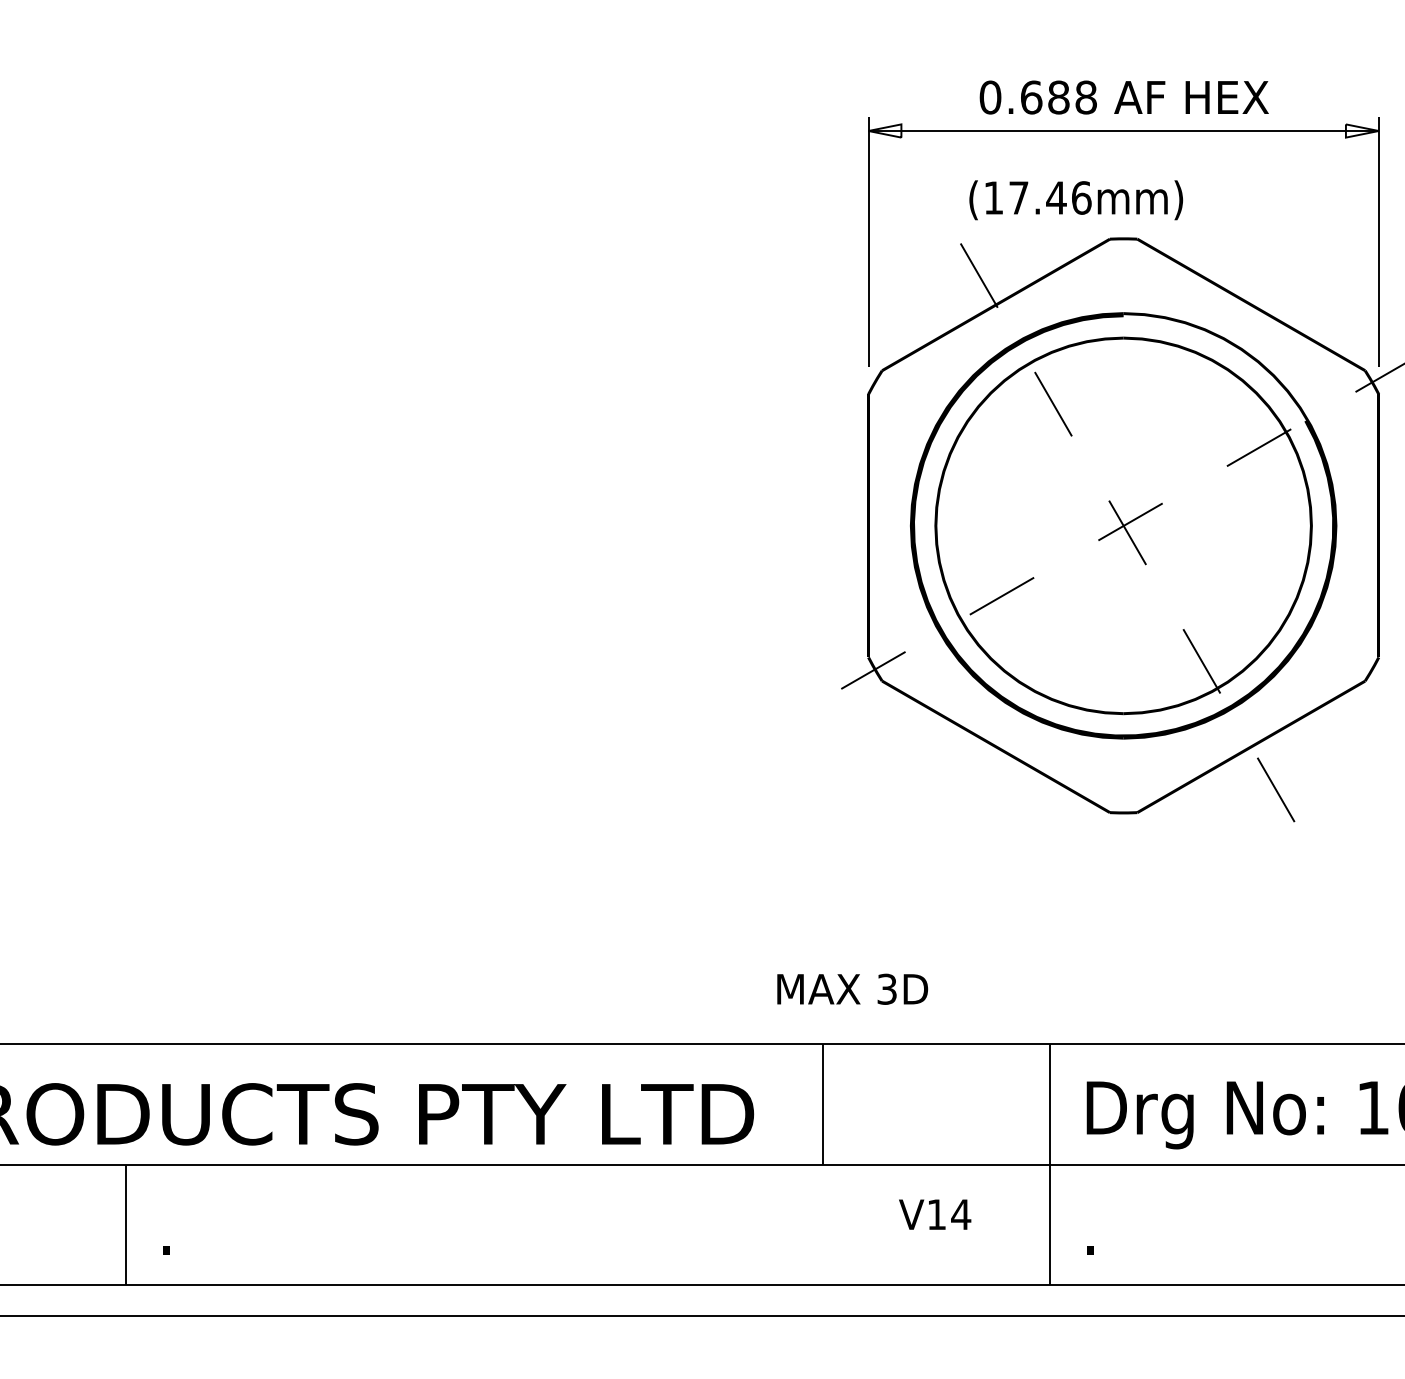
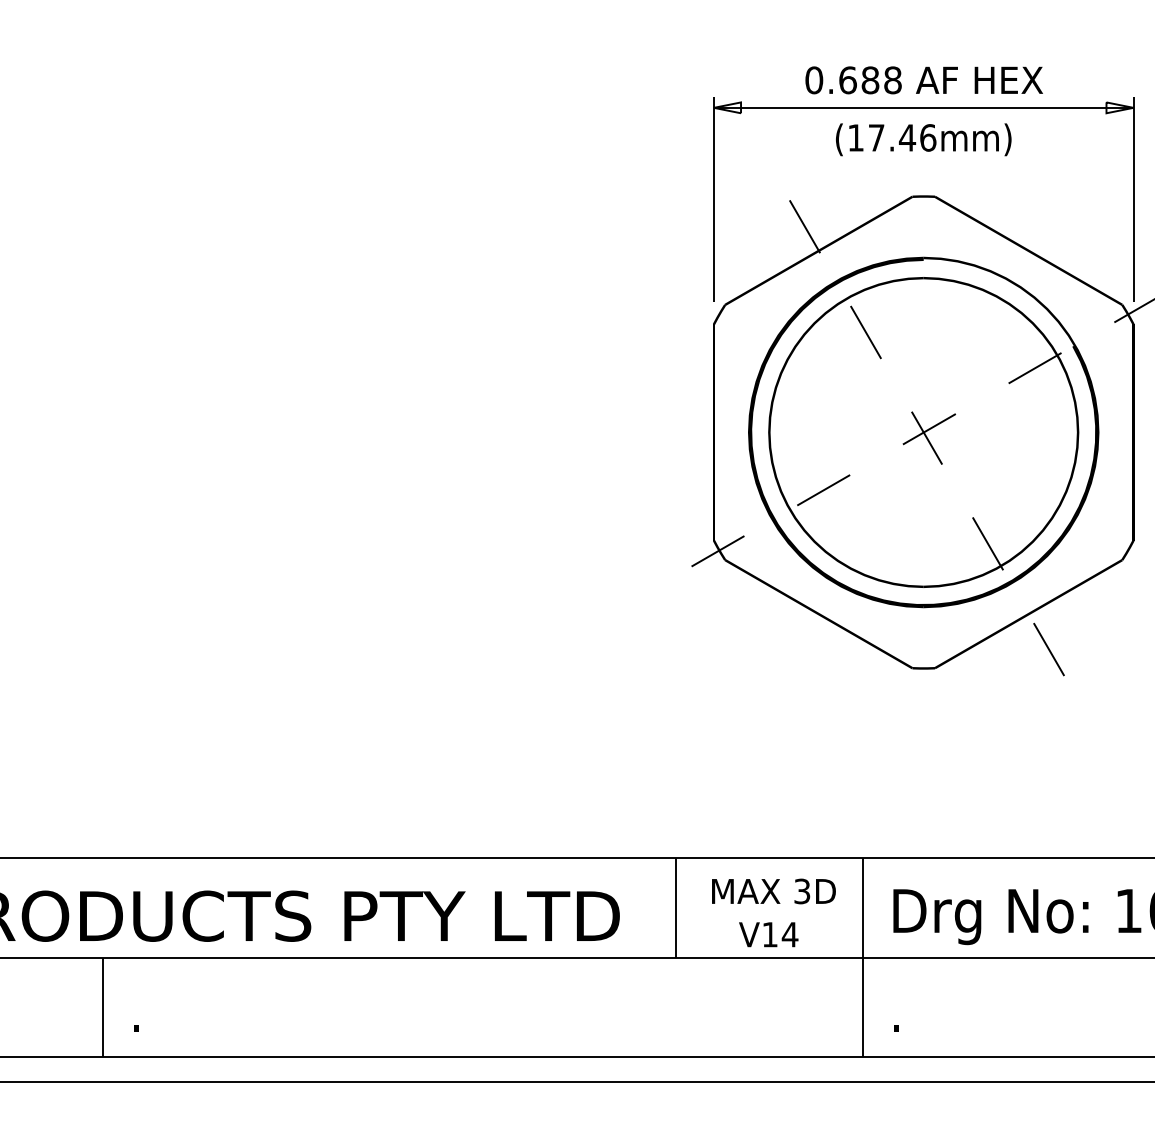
text: (1075, 199) -> (923, 139), moved
text: (852, 989) -> (773, 891), moved
text: (934, 1214) -> (768, 934), moved

